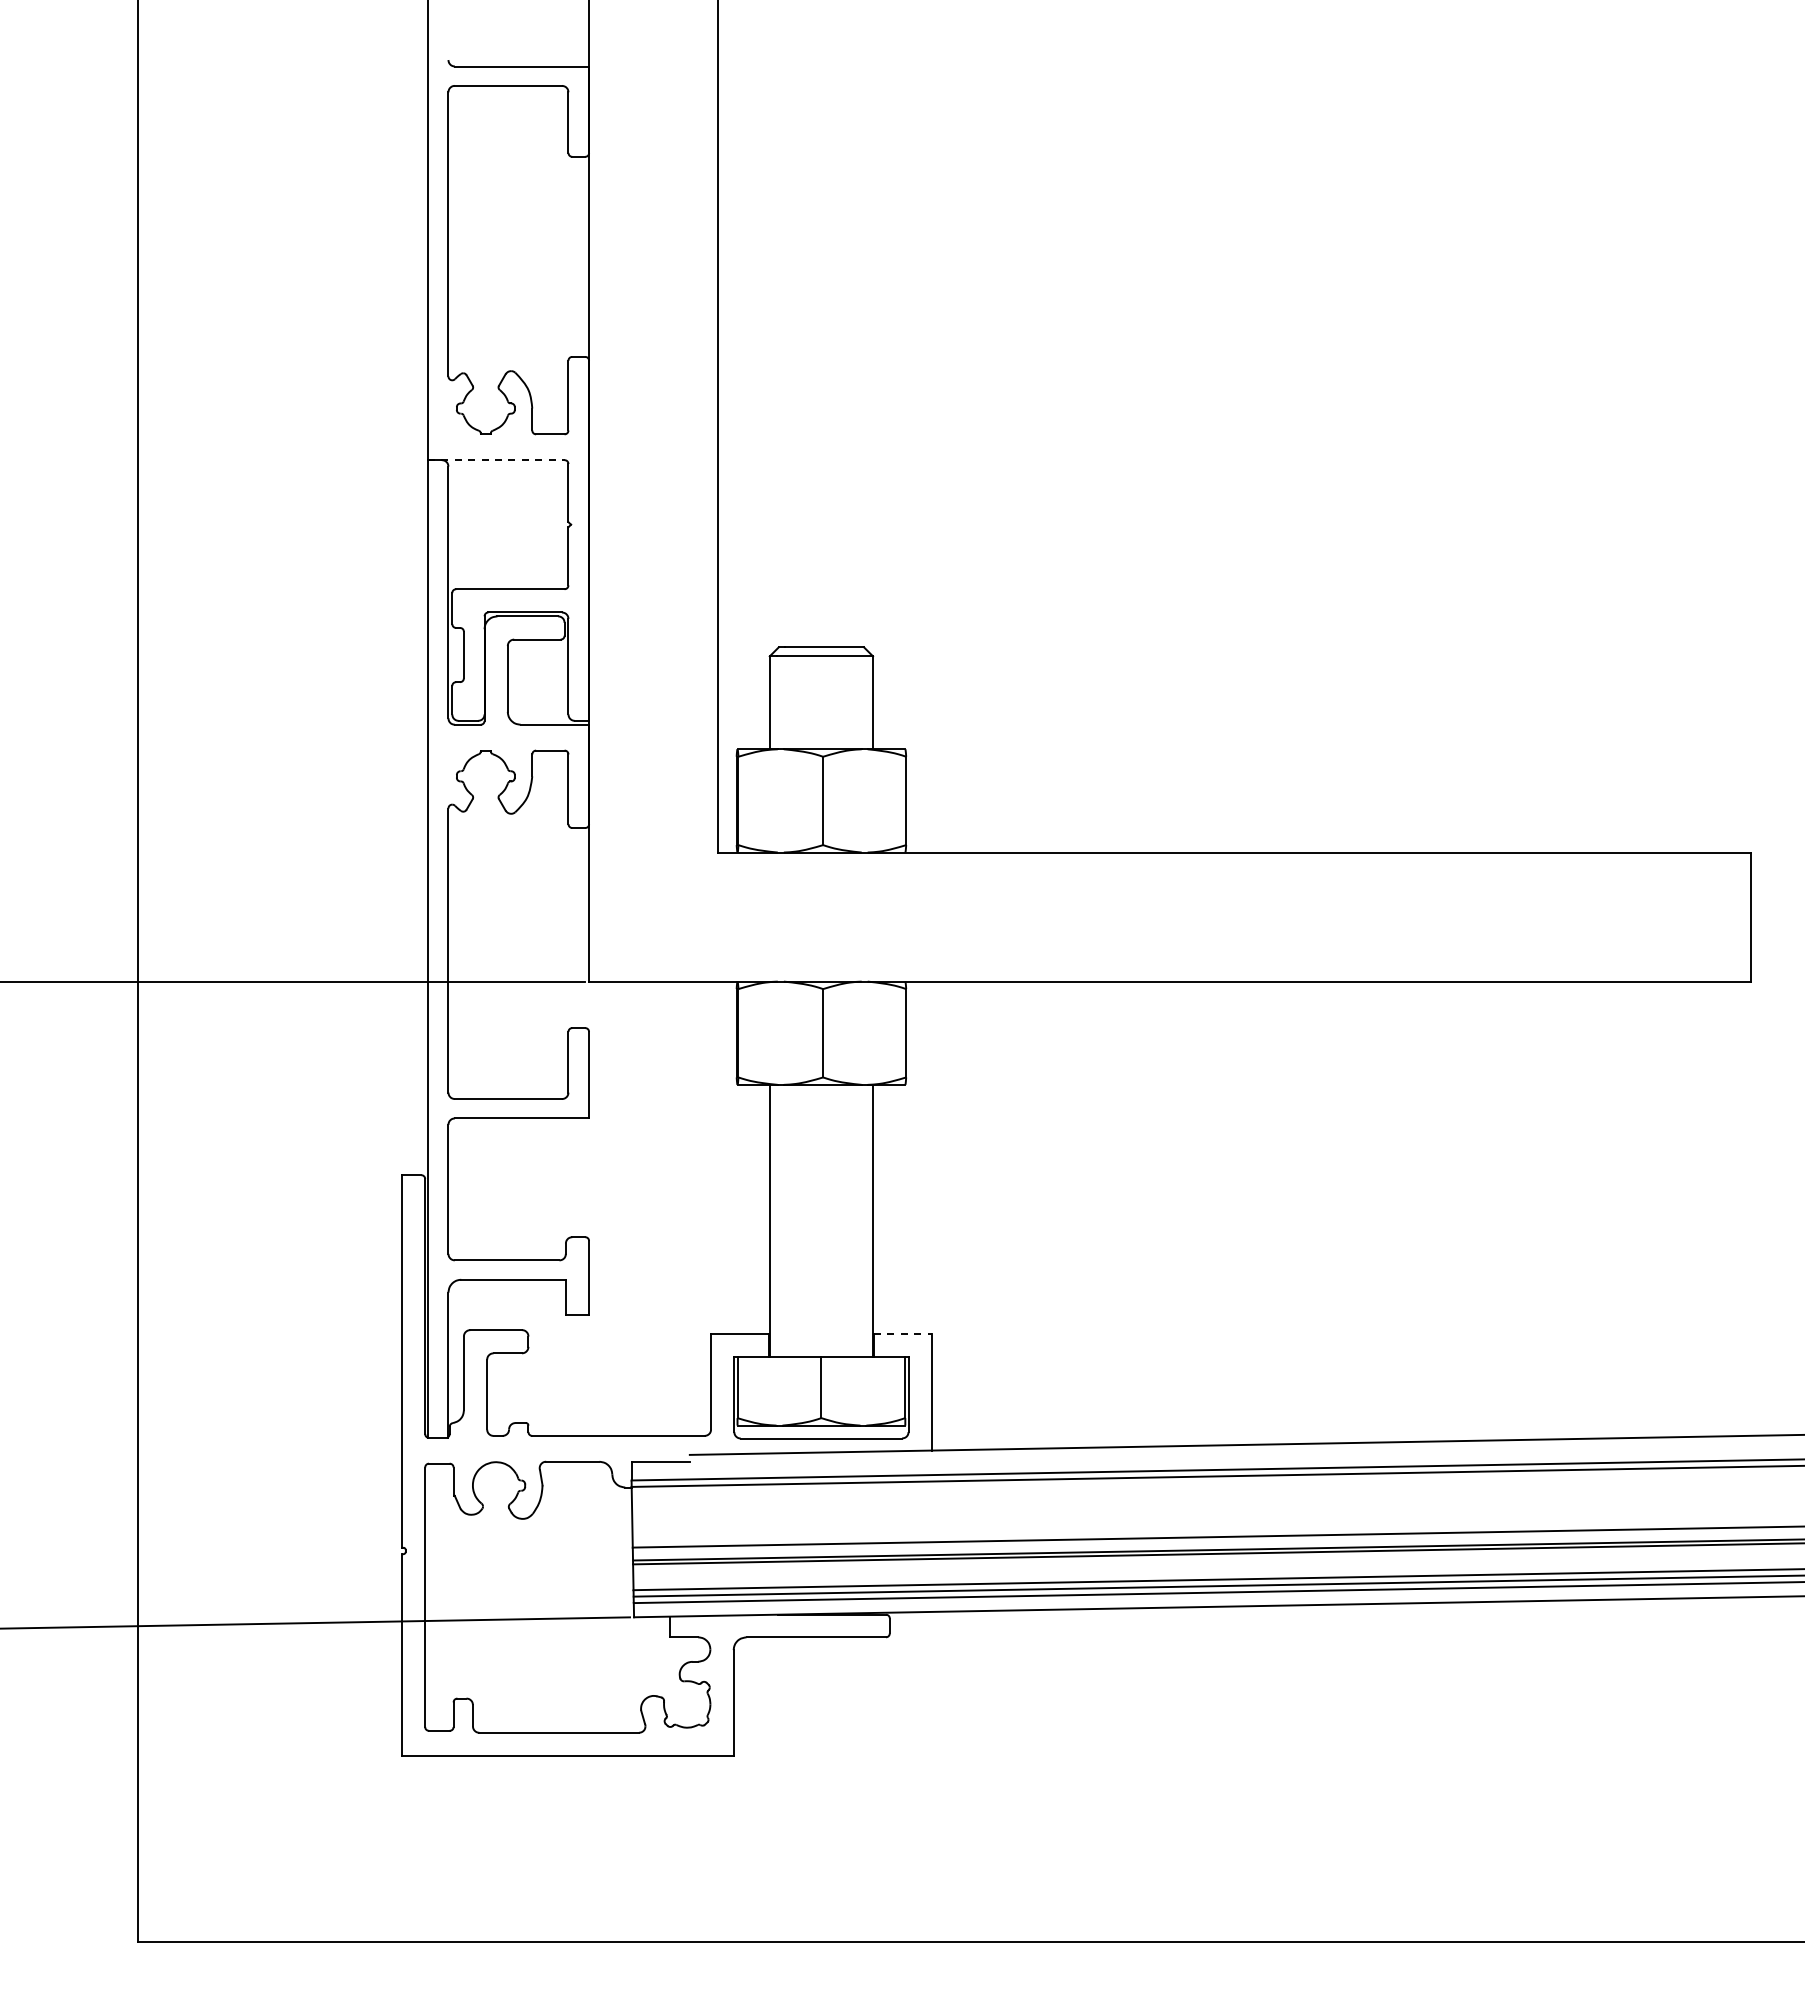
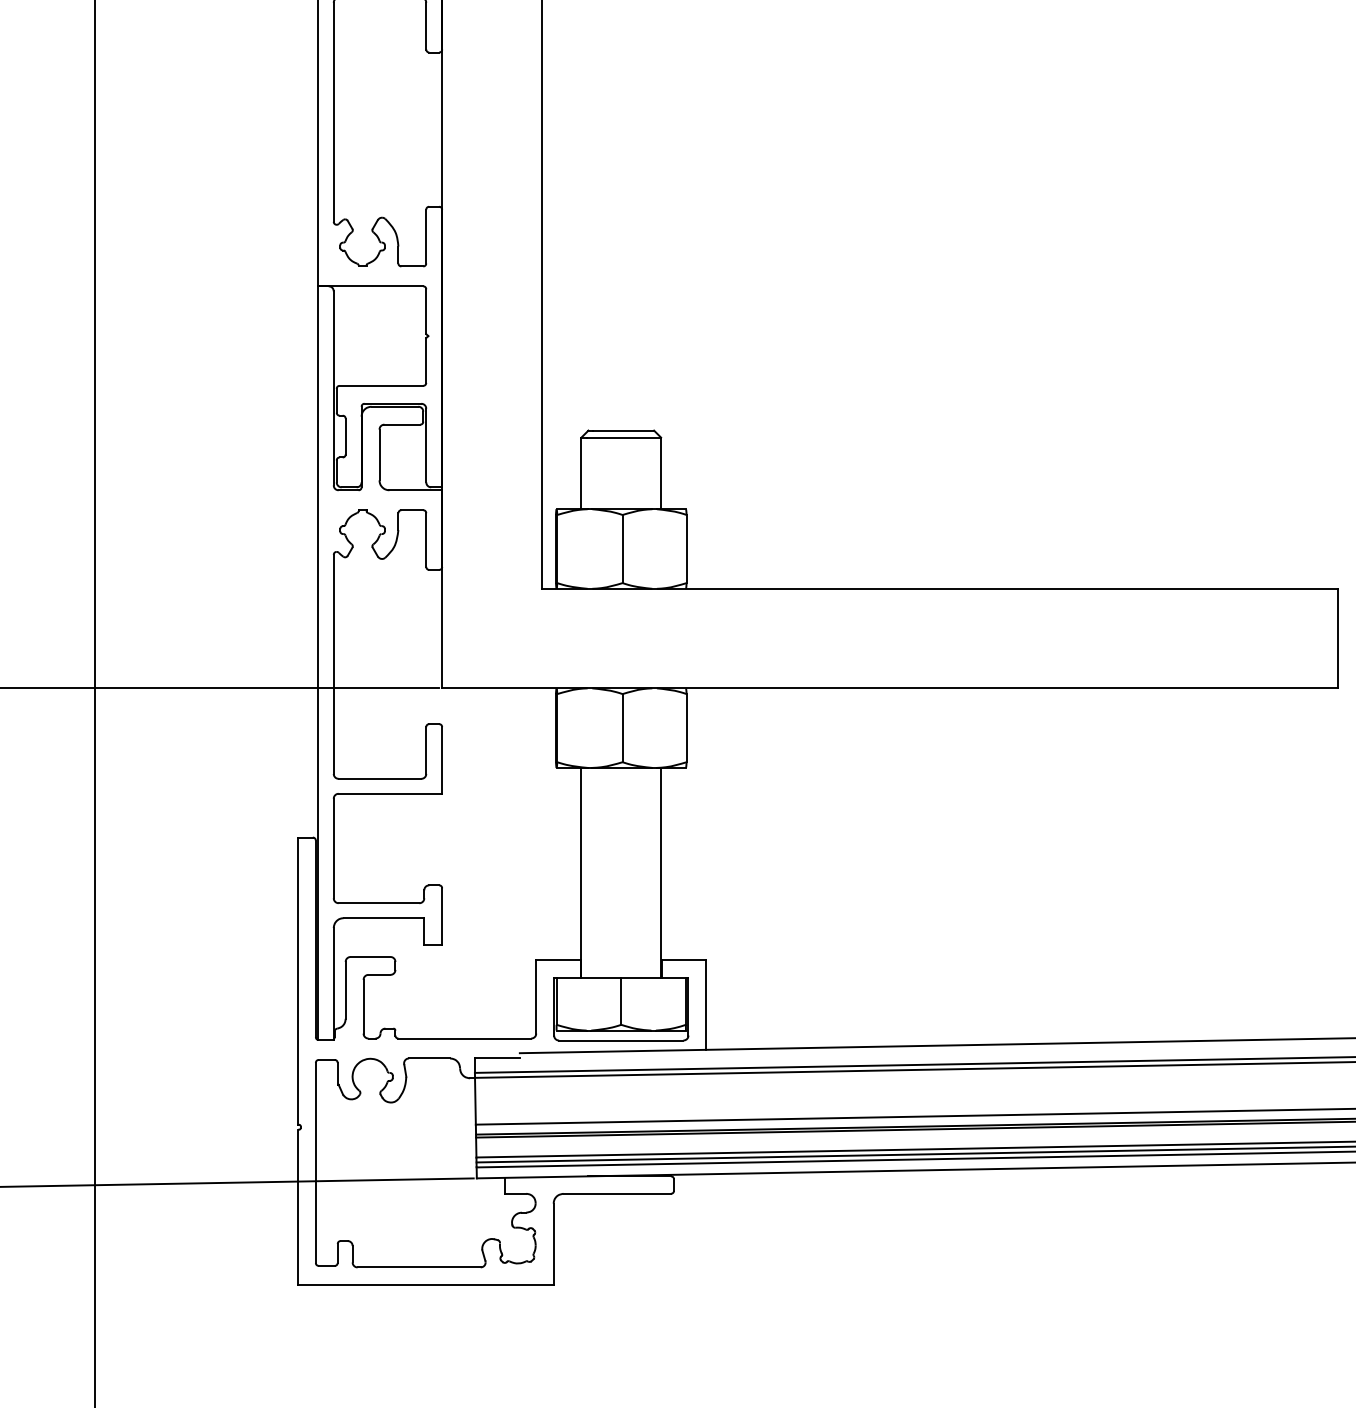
line: (496, 460) -> (370, 286), dashed -> solid
line: (903, 1333) -> (684, 959), dashed -> solid

